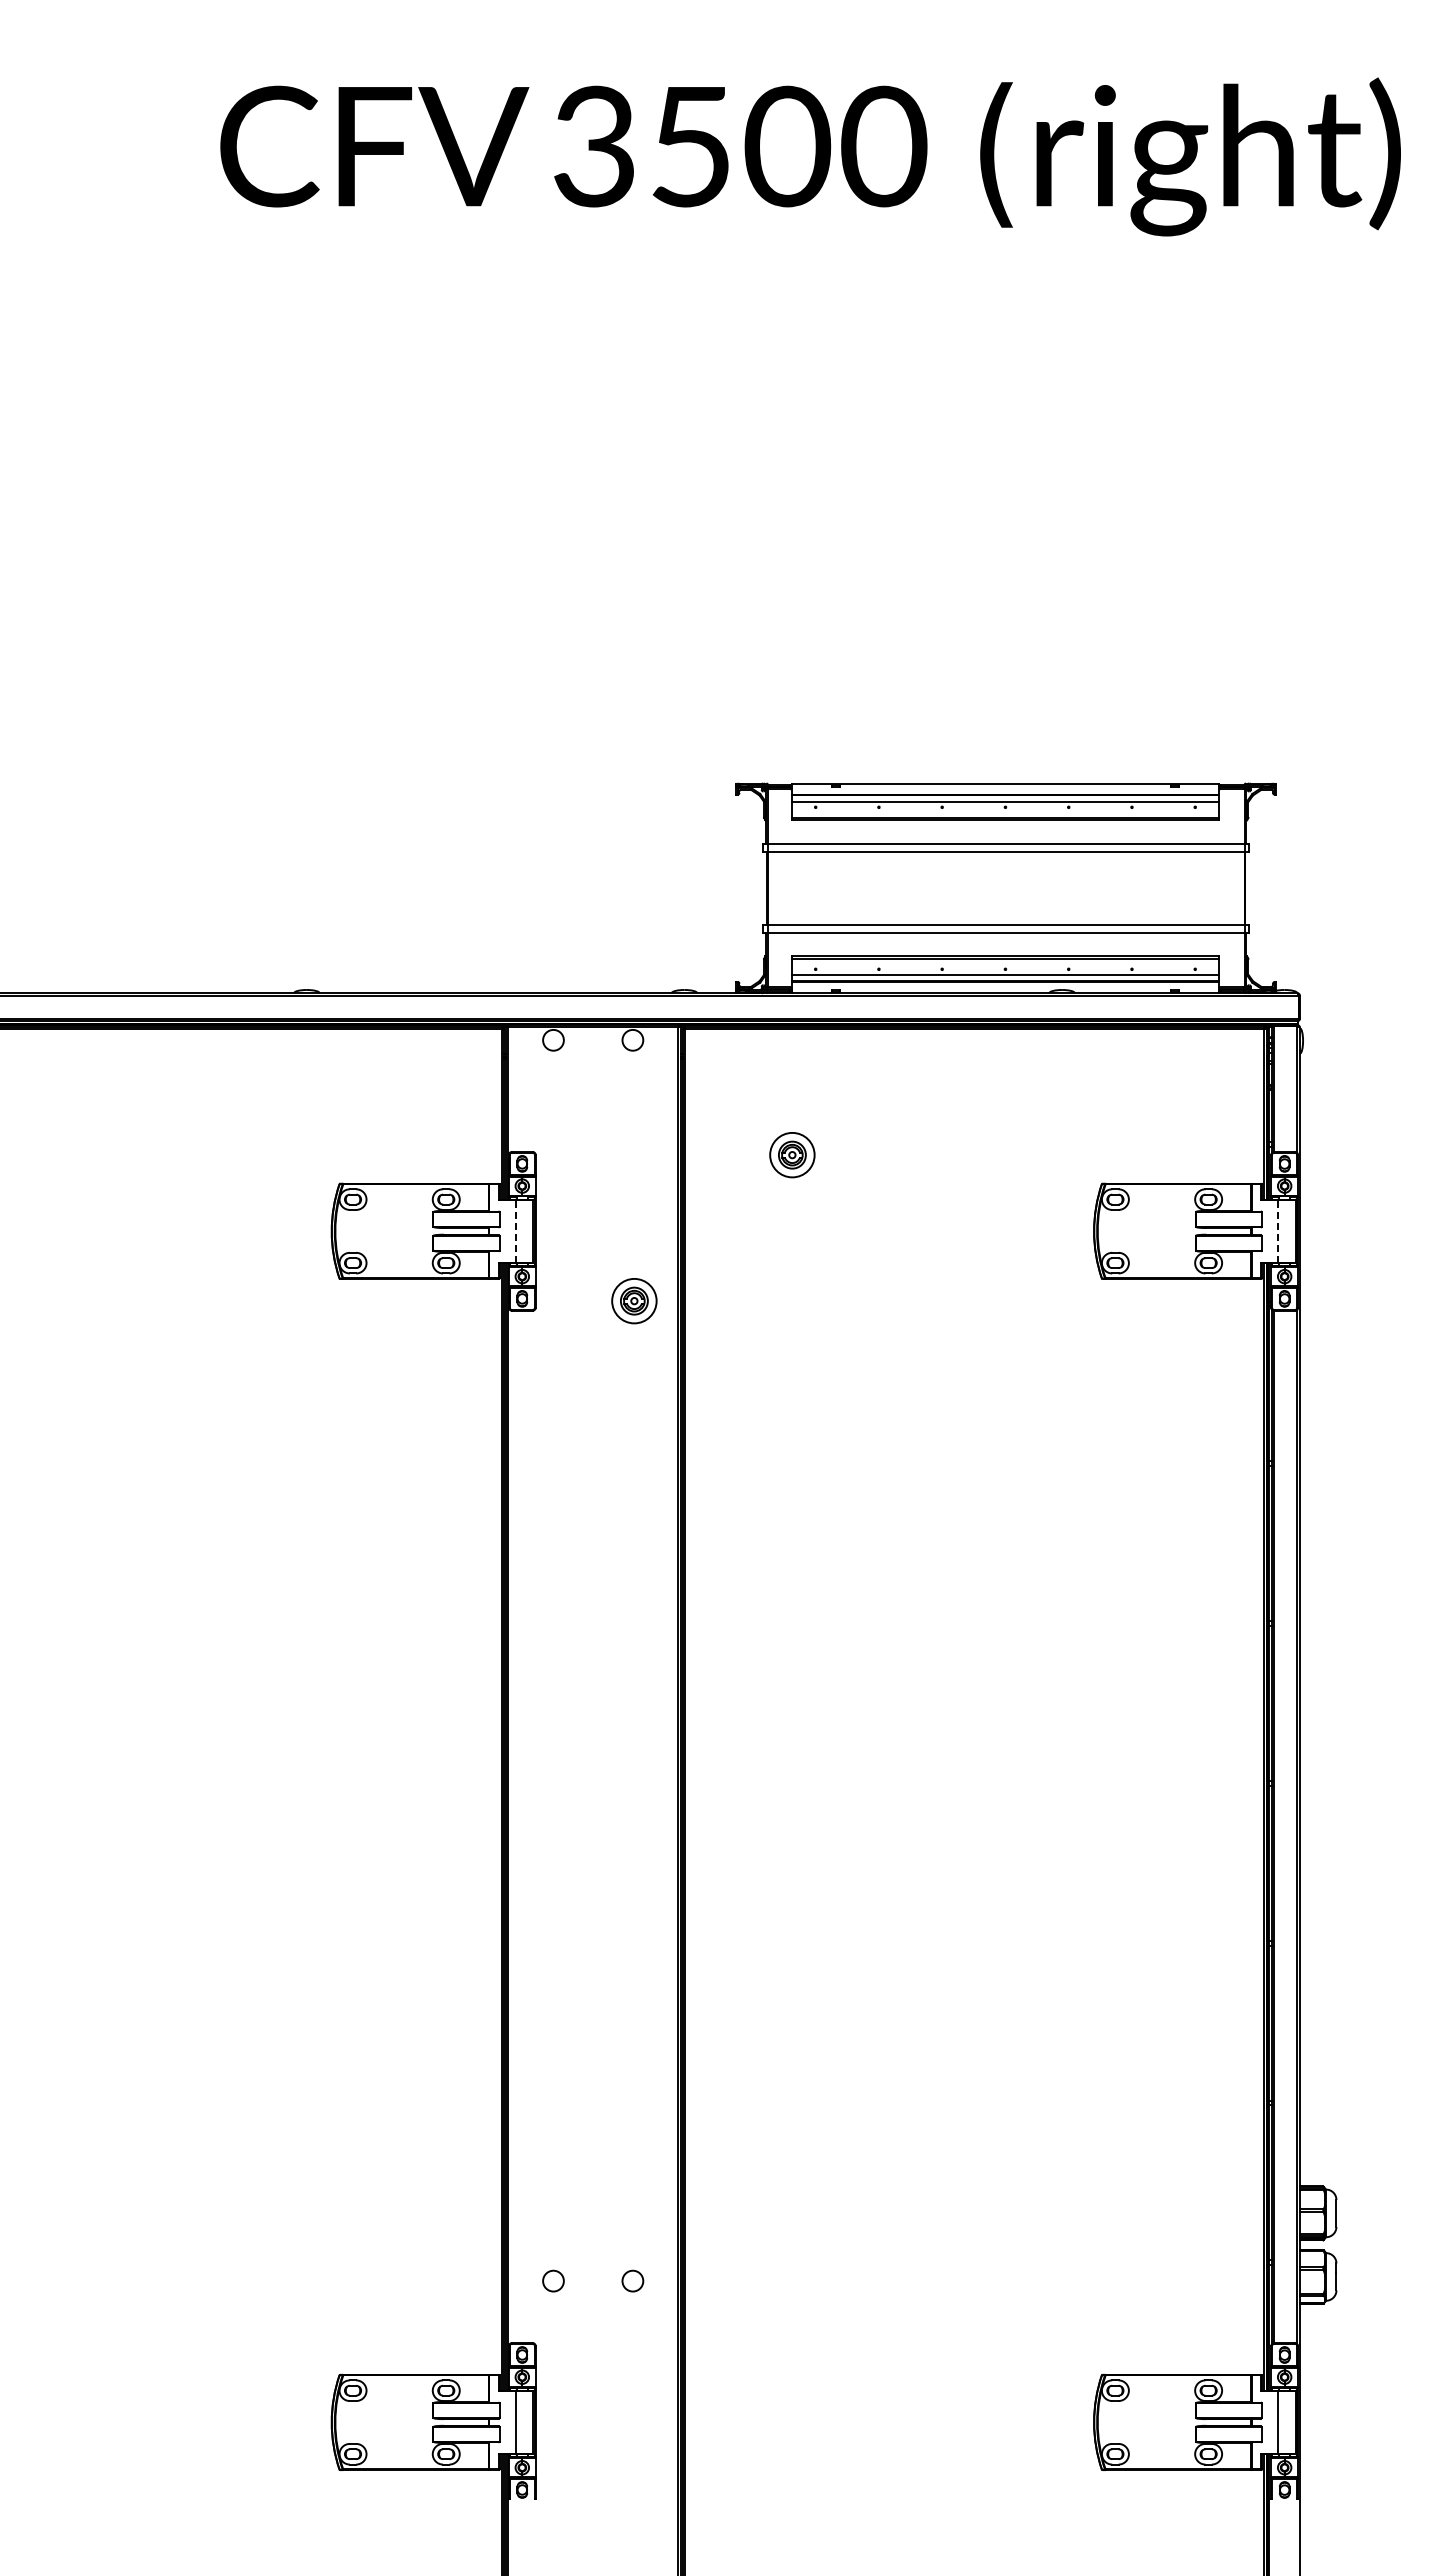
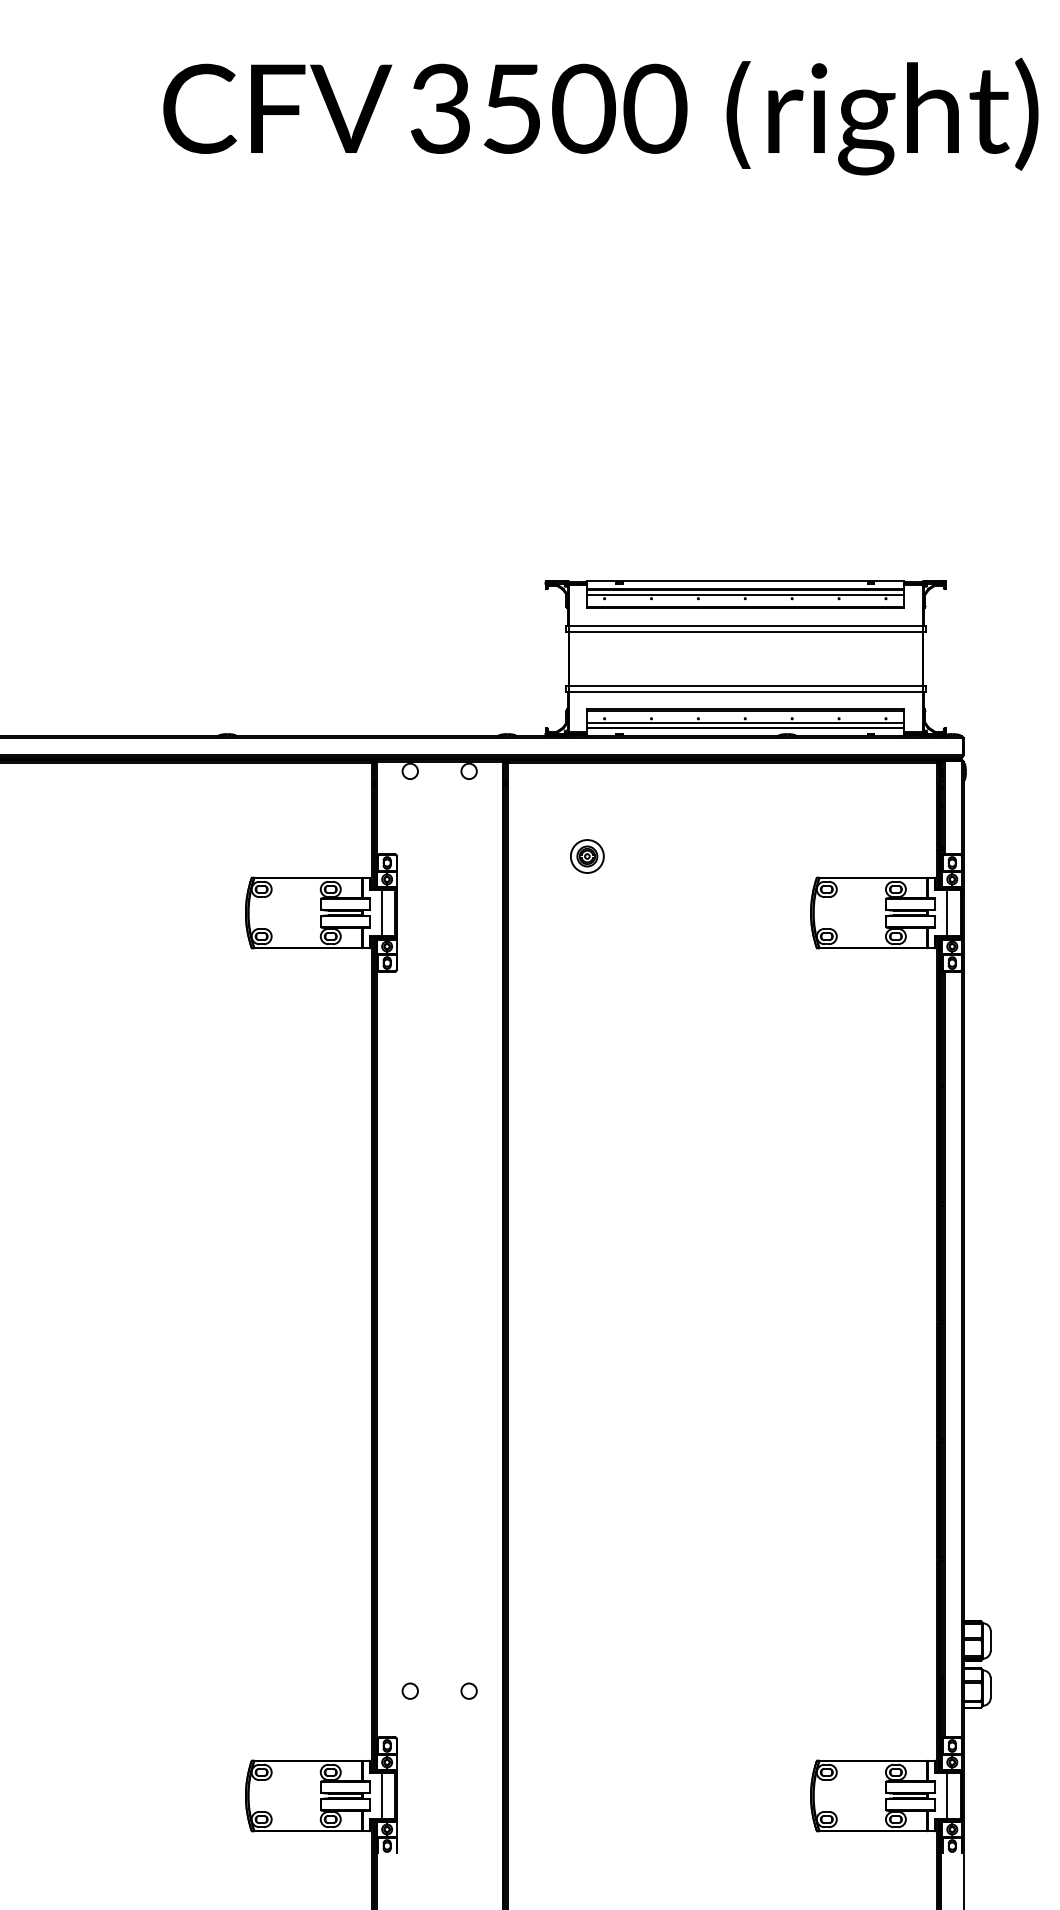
line: (515, 1230) -> (382, 912), dashed -> solid
line: (1278, 1230) -> (947, 912), dashed -> solid
part: (634, 1301) -> (470, 965), removed

